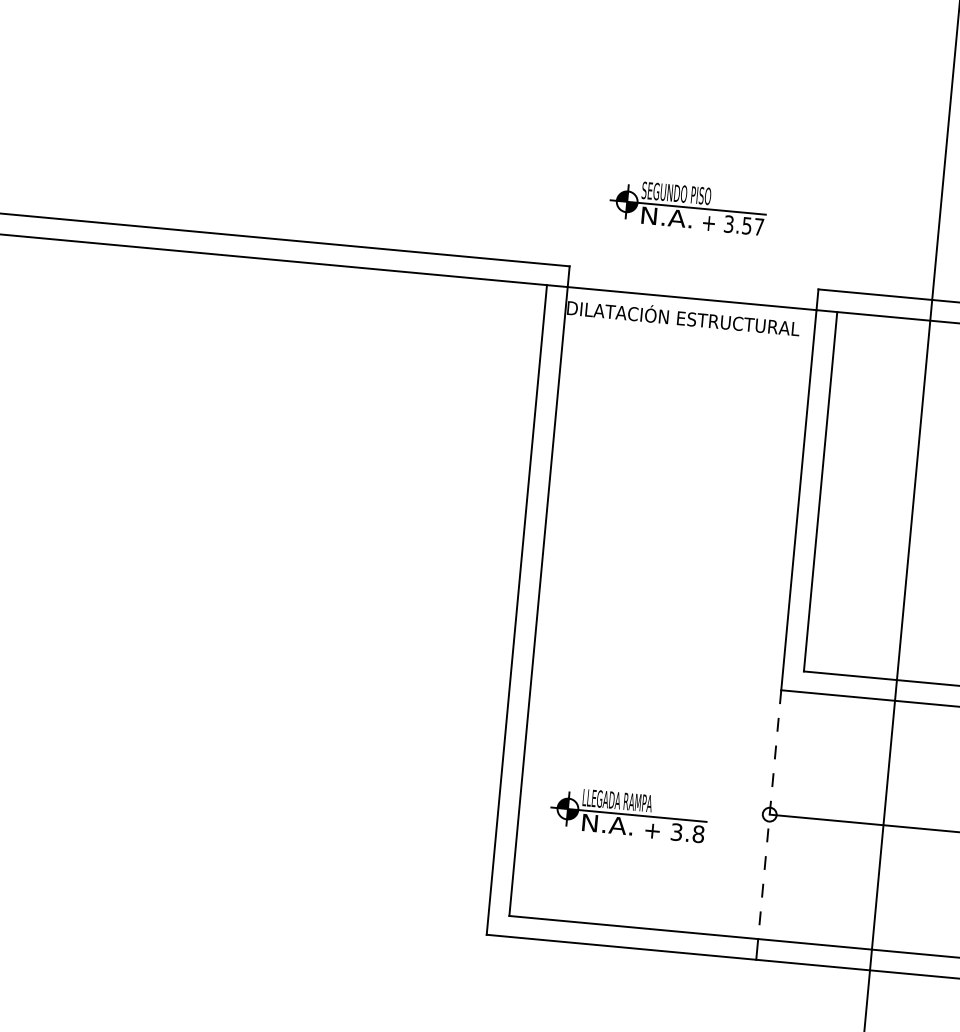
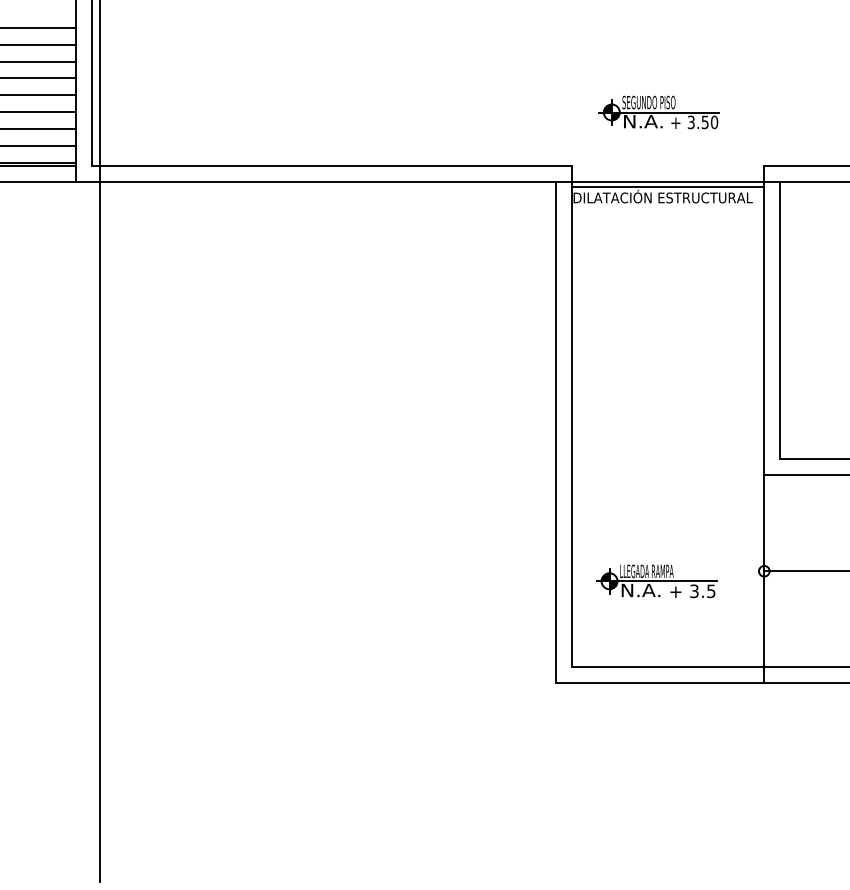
text: (759, 227) -> (714, 122), 3.57 -> 3.50
line: (691, 305) -> (668, 187), added
line: (769, 814) -> (764, 571), dashed -> solid
text: (698, 834) -> (711, 591), 3.8 -> 3.5

